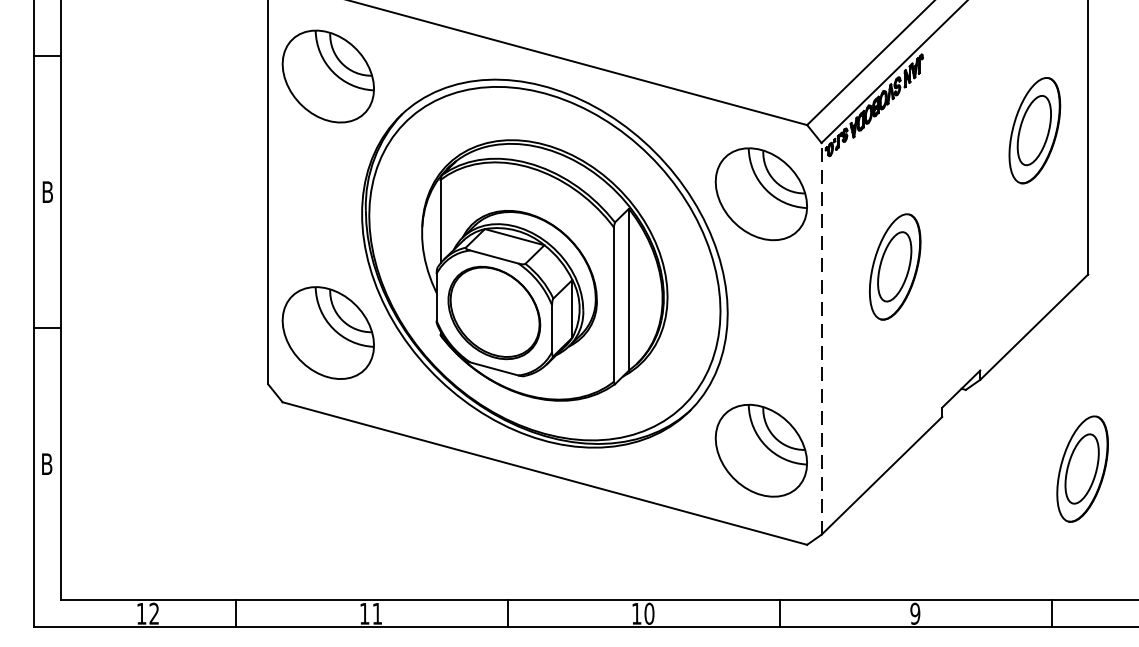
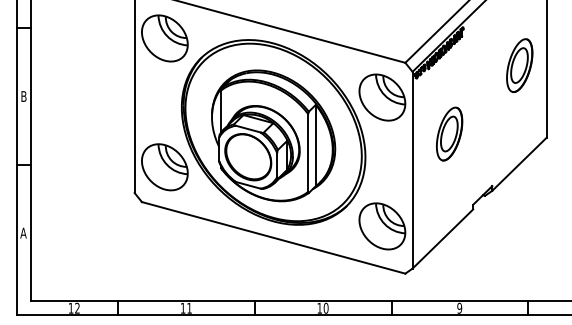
line: (821, 337) -> (412, 169), dashed -> solid
text: (46, 462) -> (23, 232), B -> A
part: (1082, 468) -> (543, 235), removed

